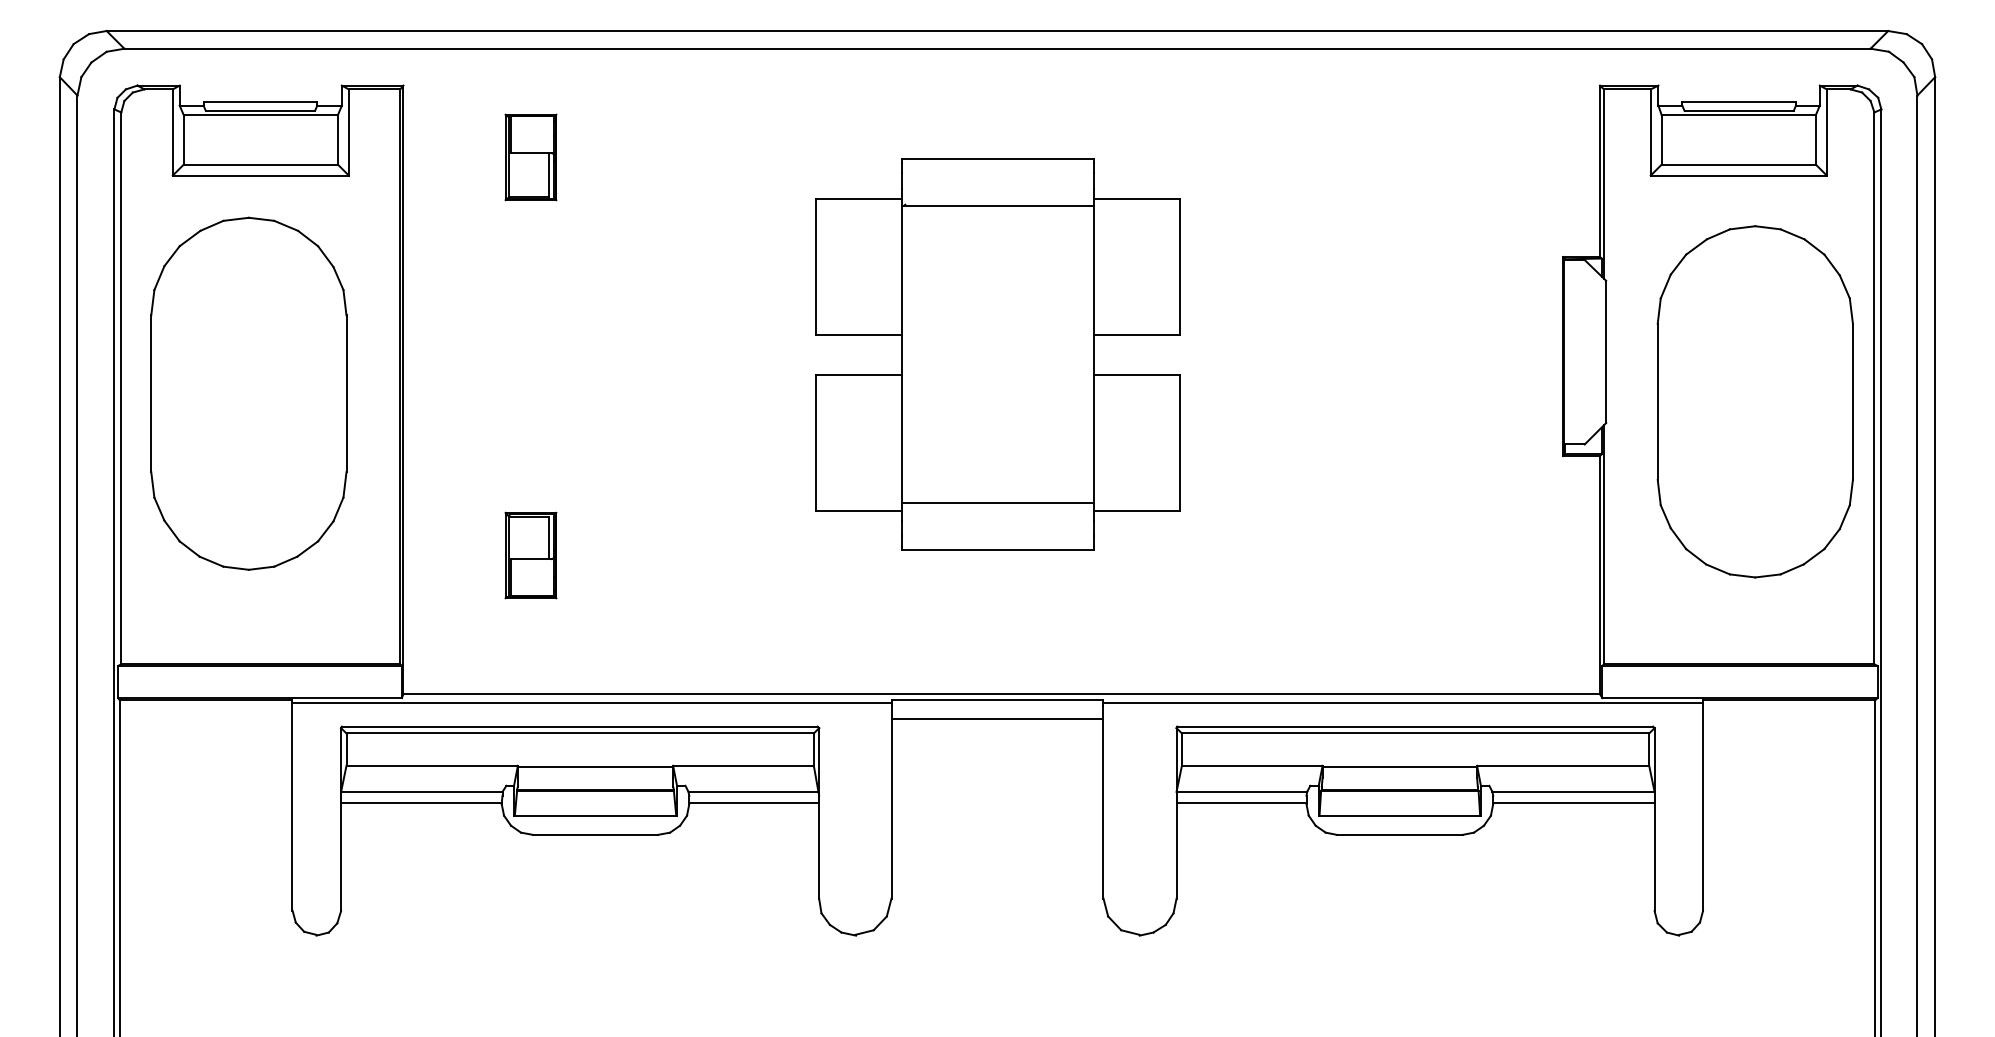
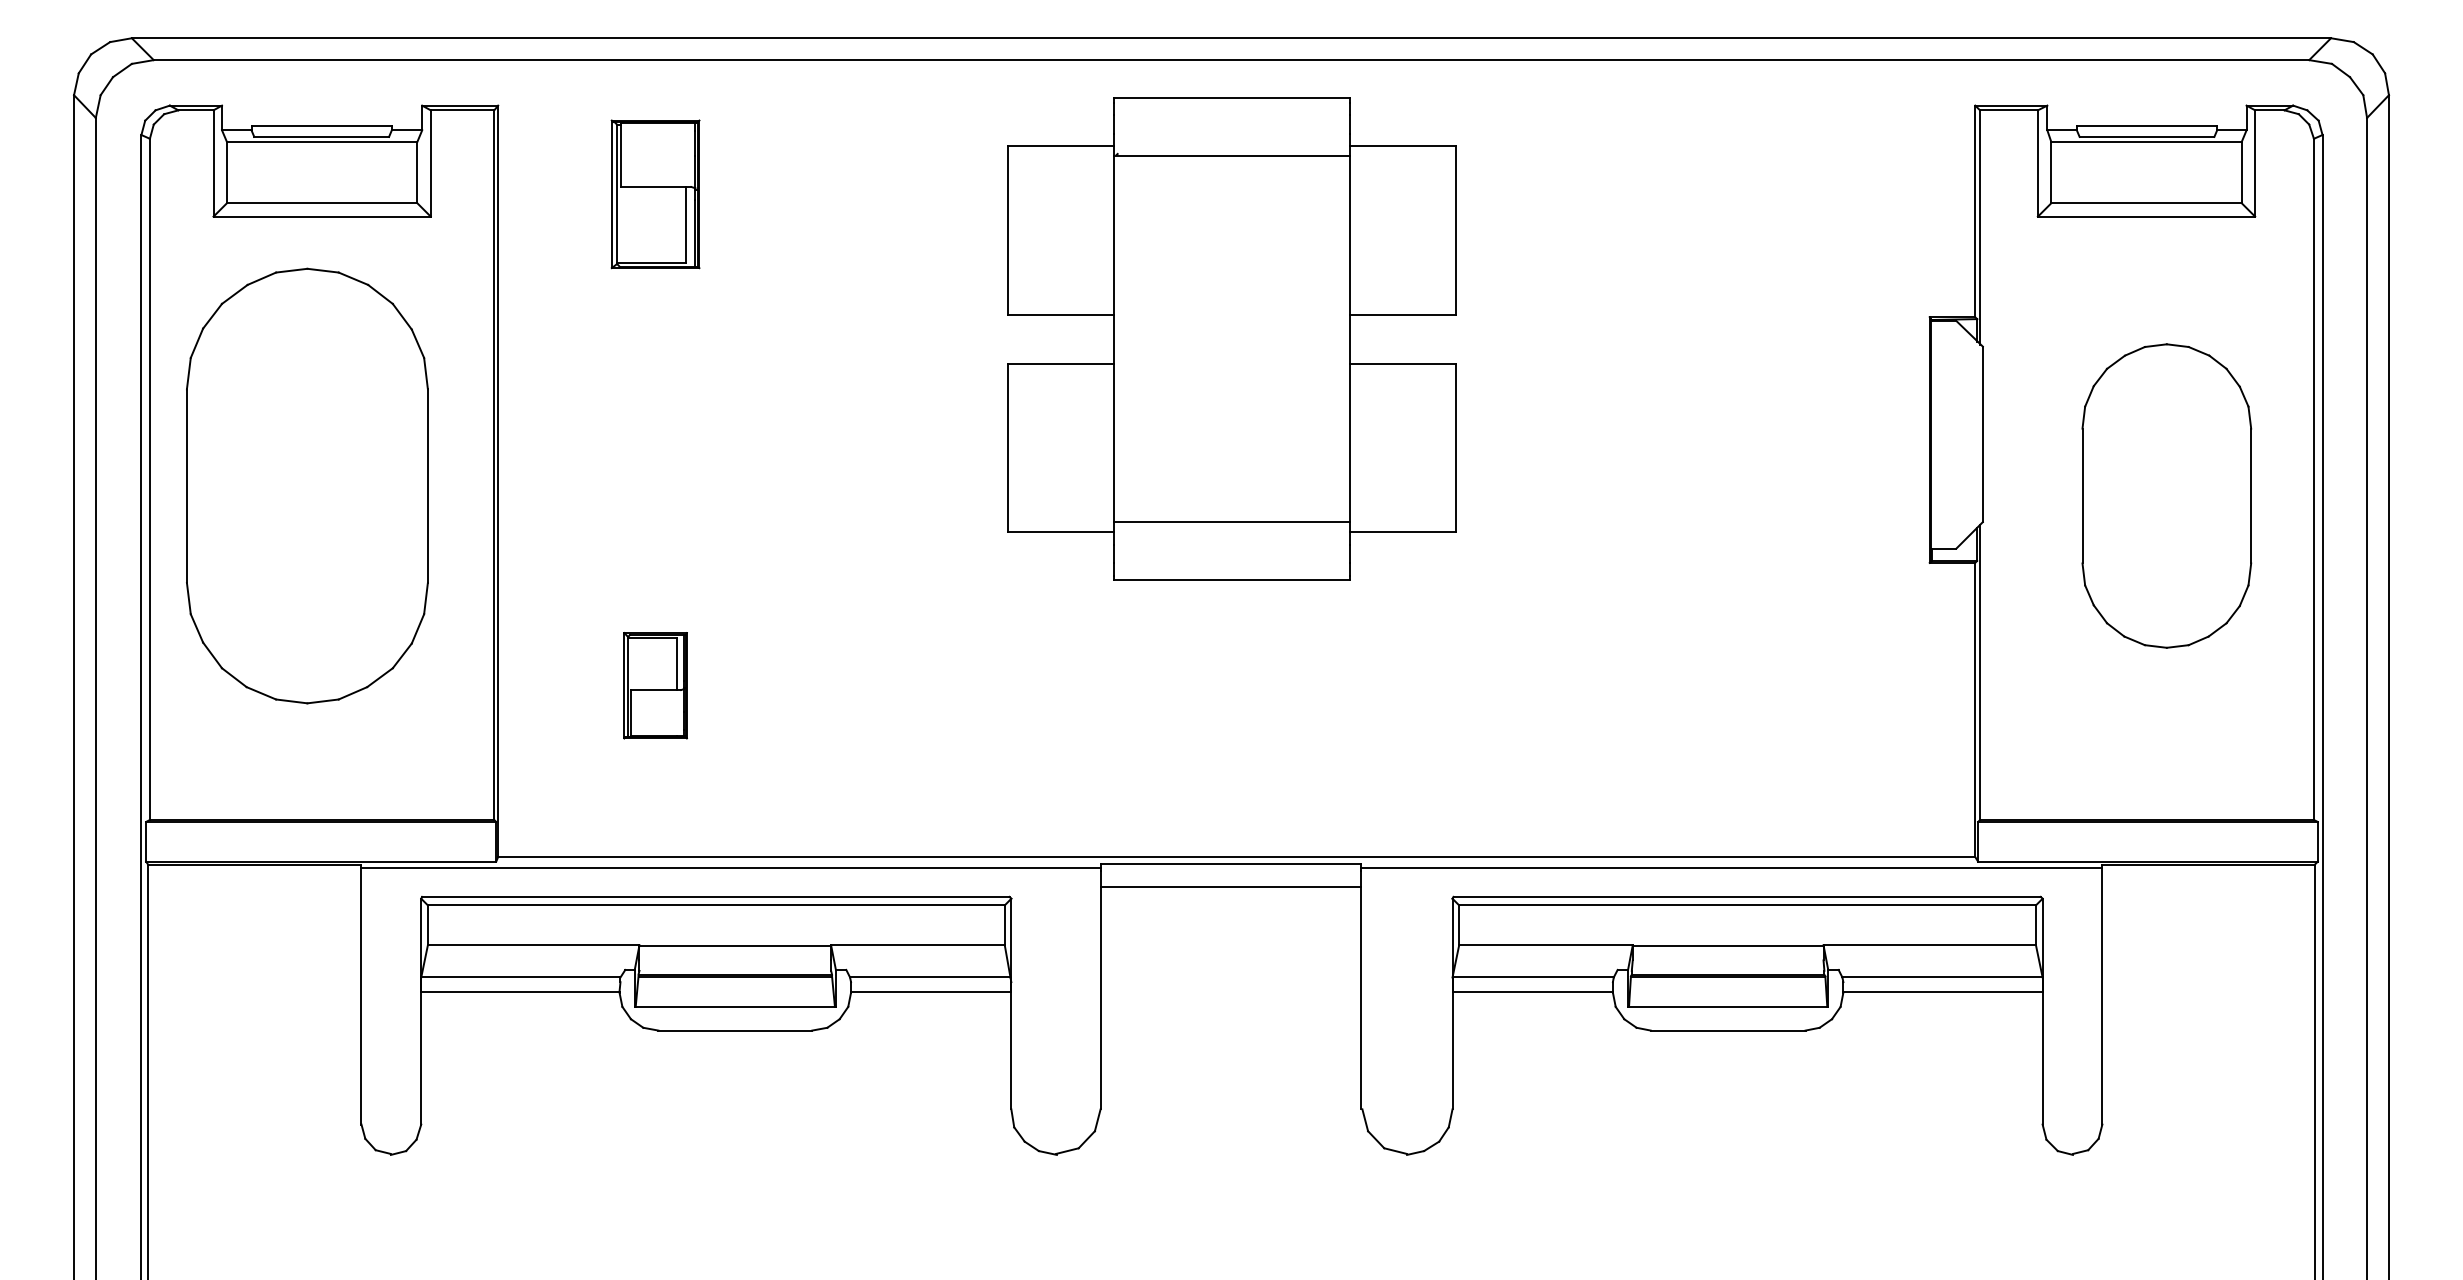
part: (530, 157) -> (655, 194), size x1.4
part: (997, 354) -> (1231, 338), moved
part: (1754, 401) -> (2165, 495), size x0.7

